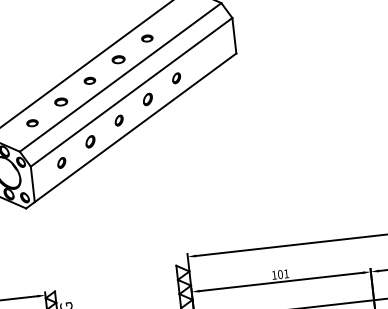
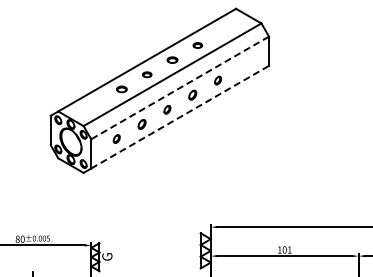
line: (132, 91) -> (180, 87), solid -> dashed
part: (32, 122) -> (96, 103), removed
line: (136, 128) -> (180, 117), solid -> dashed

